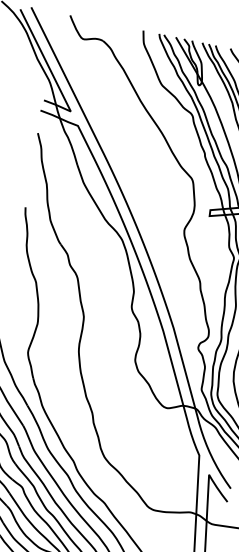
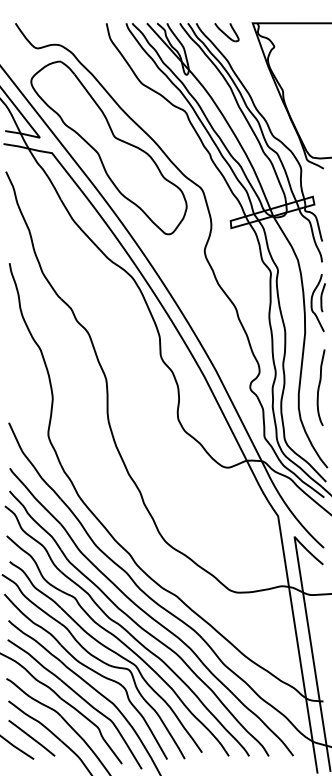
part: (124, 130) -> (108, 147), added

